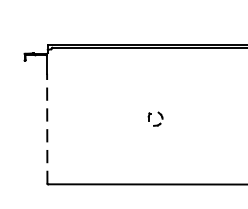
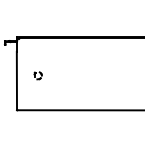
part: (154, 118) -> (37, 75), moved
line: (46, 128) -> (16, 80), dashed -> solid

